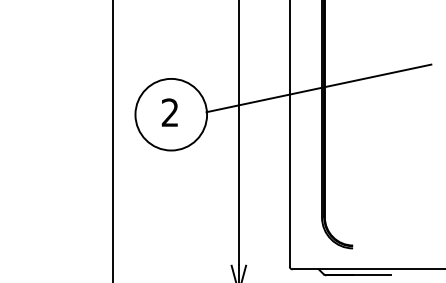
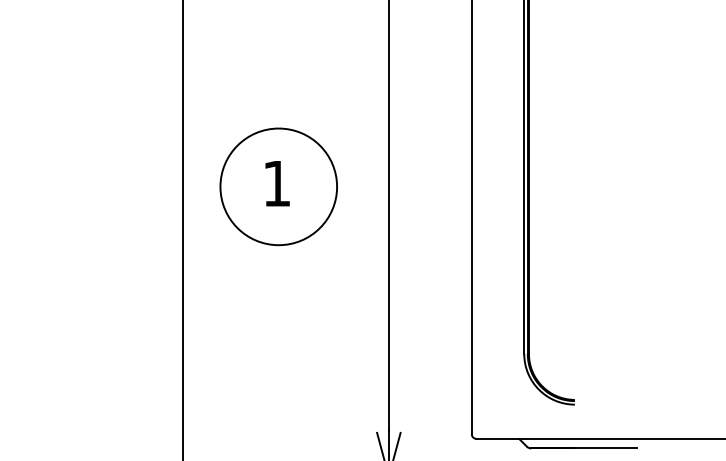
line: (318, 88) -> (518, 144), removed
text: (169, 112) -> (275, 183), 2 -> 1

